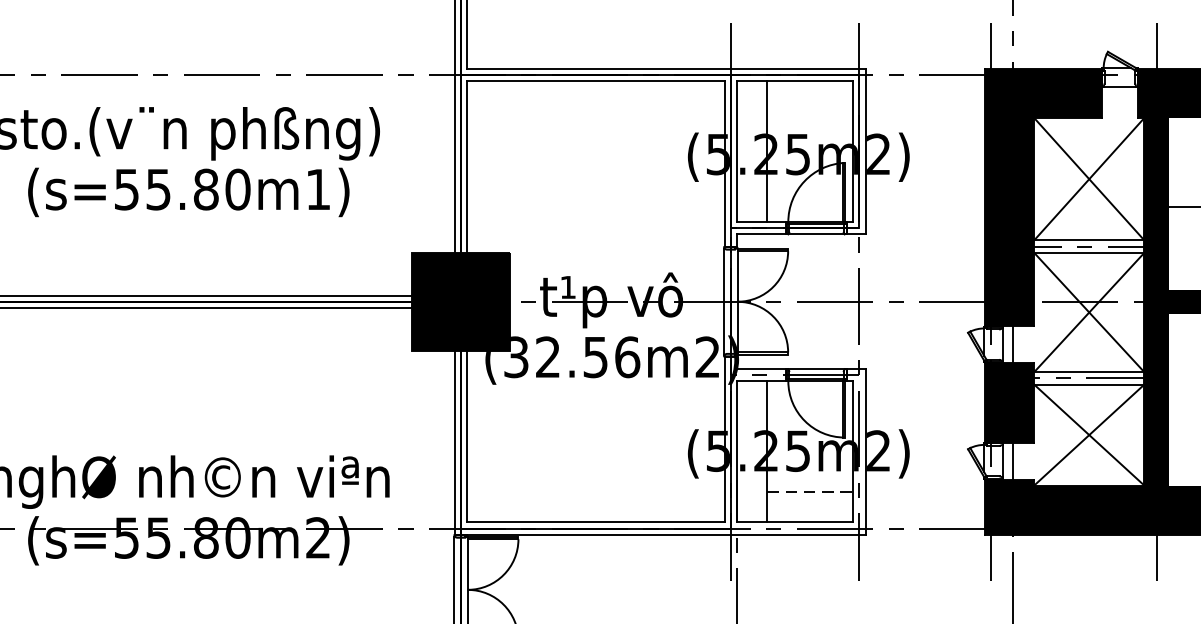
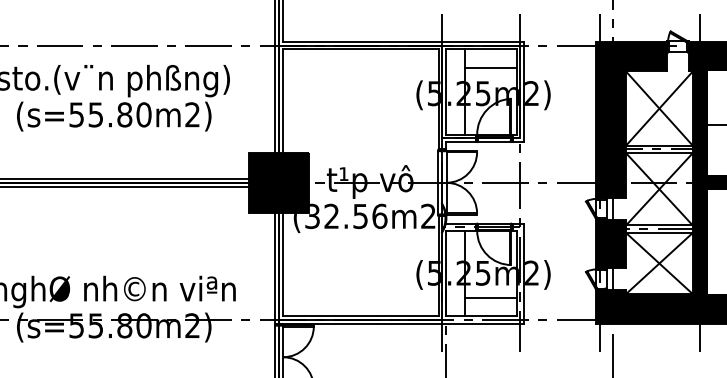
line: (810, 111) -> (490, 67), added
text: (318, 188) -> (192, 114), (s=55.80m1) -> (s=55.80m2)
line: (810, 491) -> (490, 297), dashed -> solid

